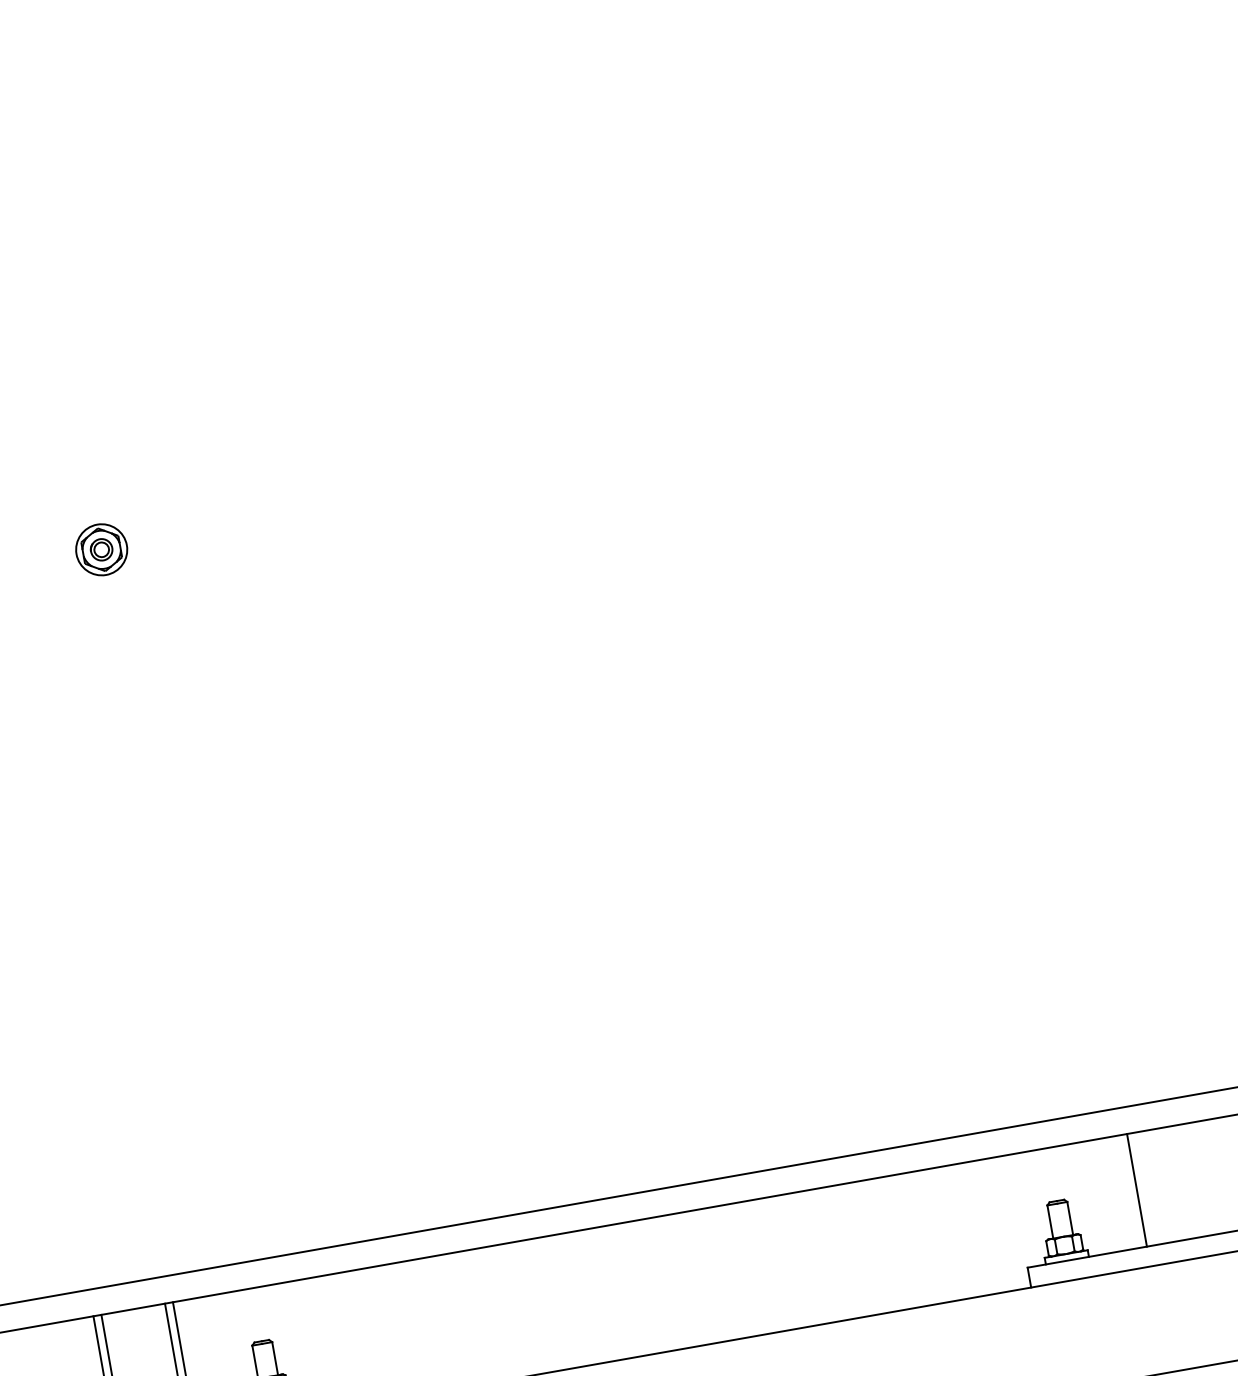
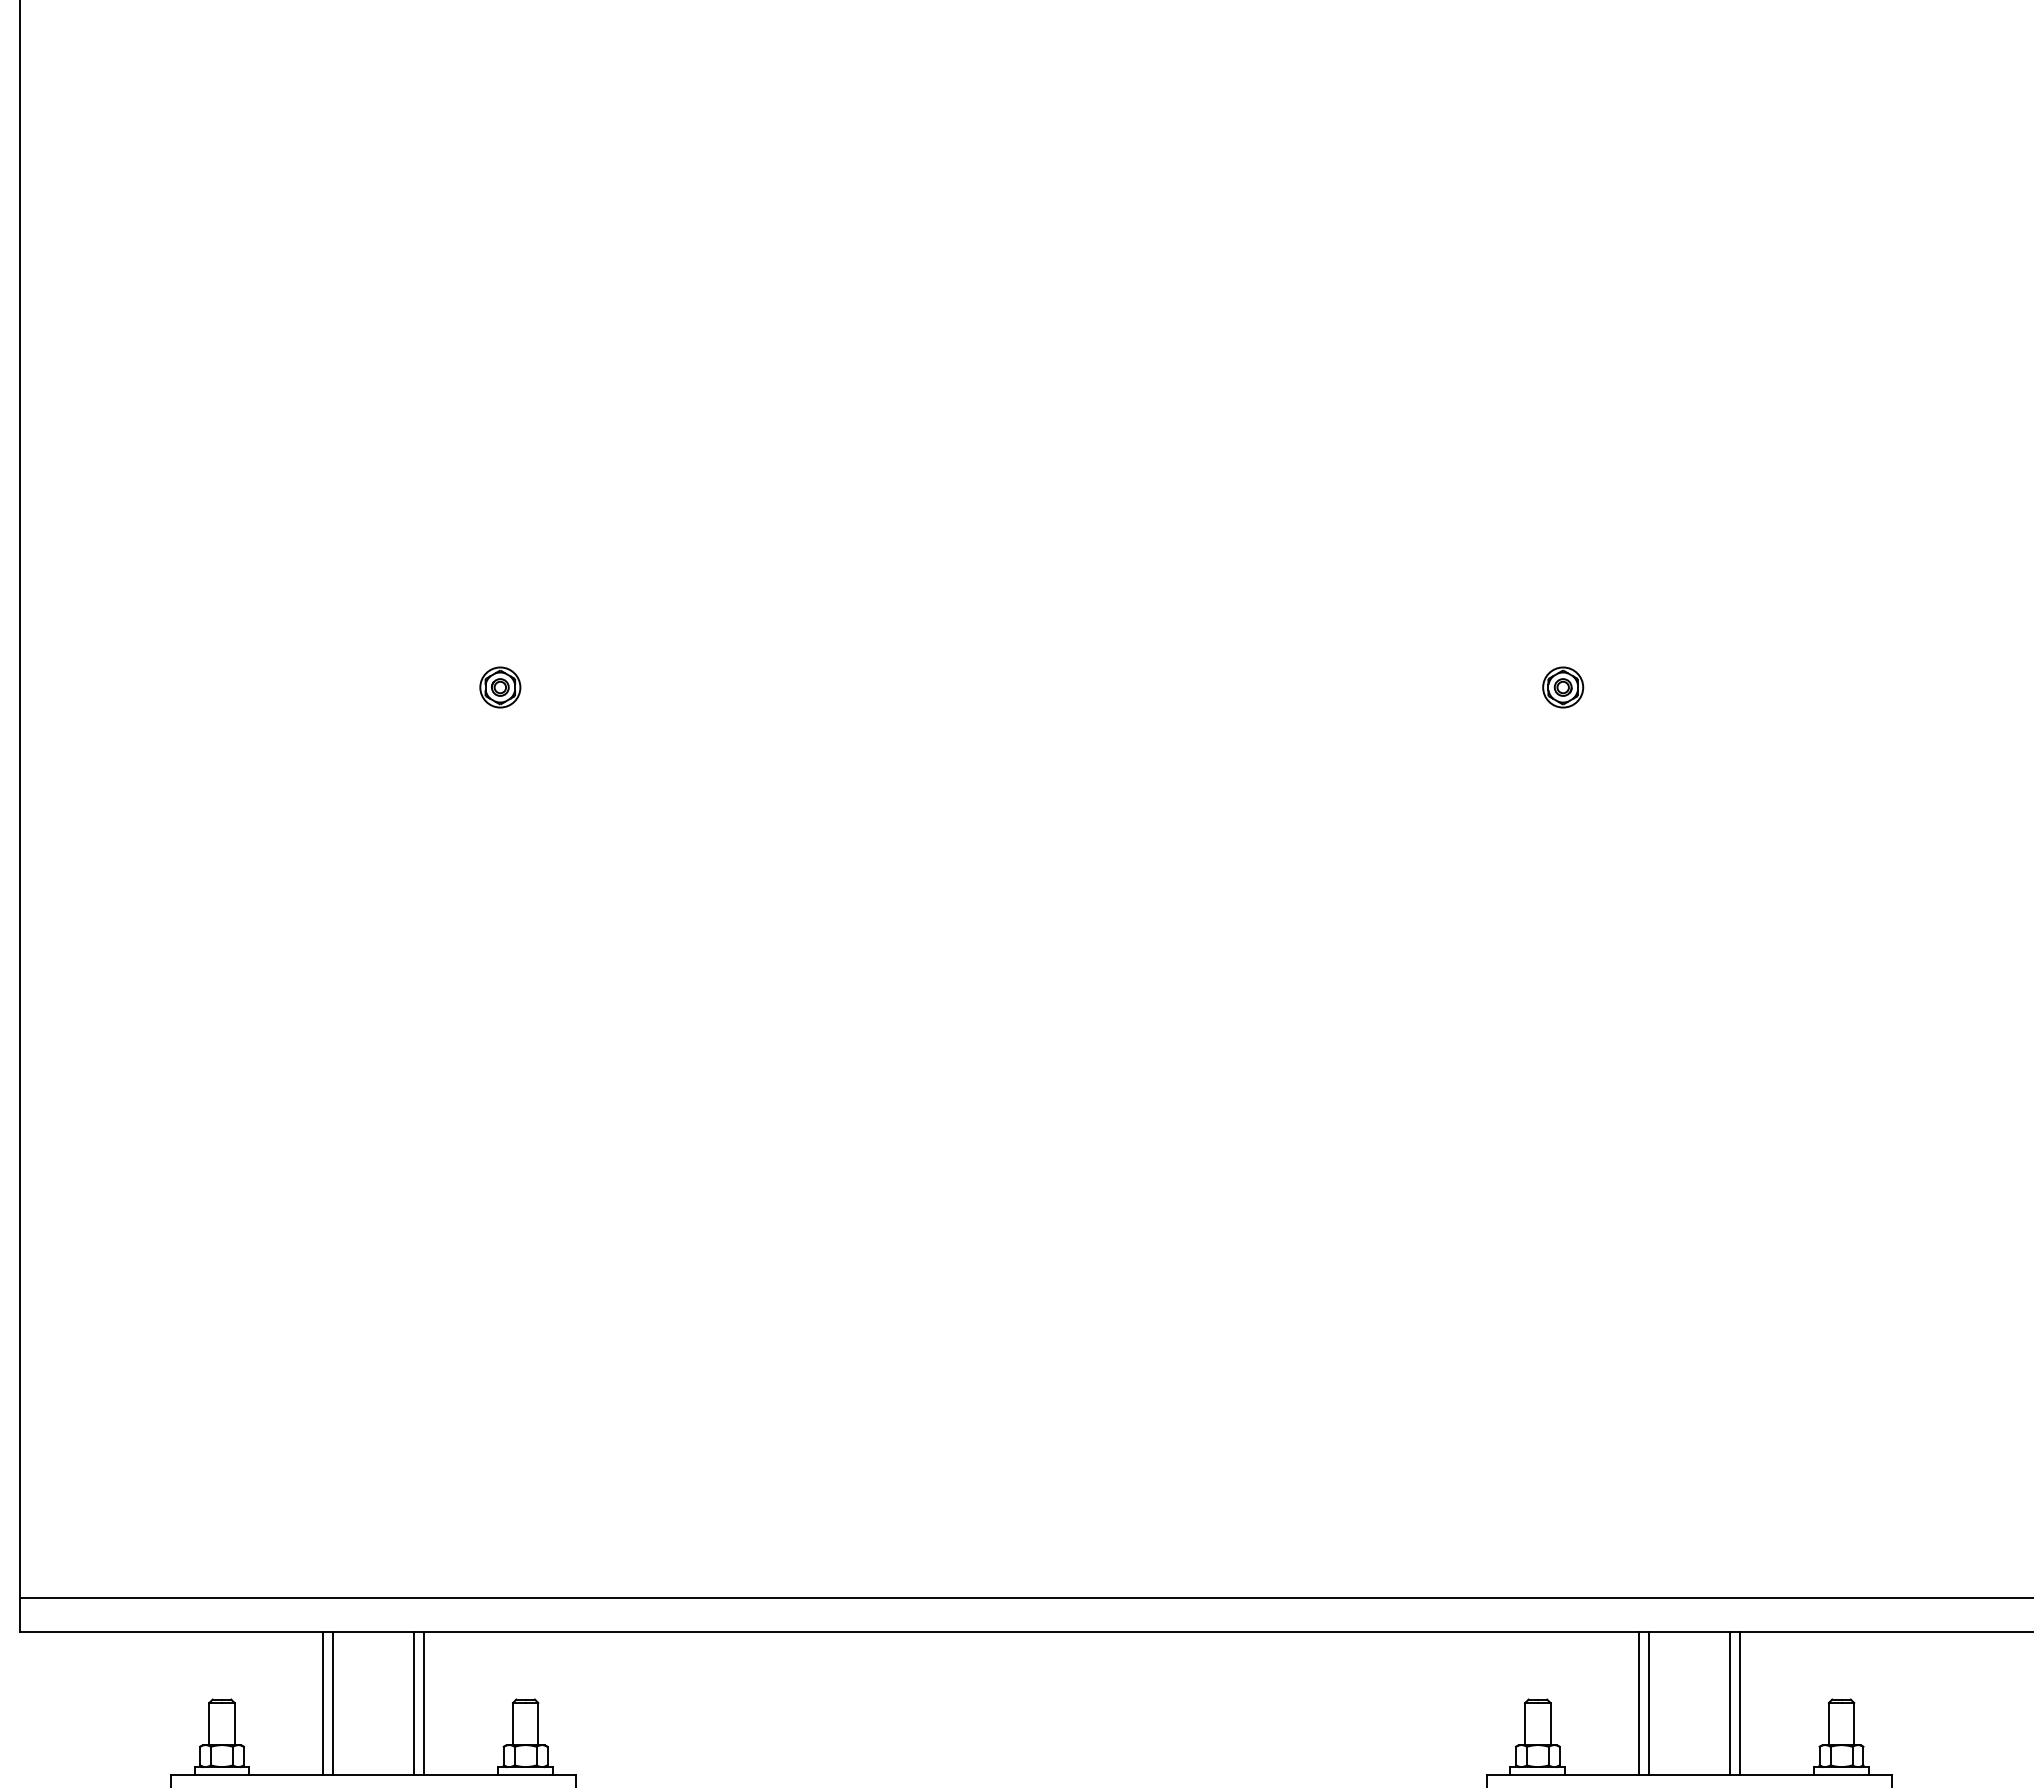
part: (936, 402) -> (1563, 687), added
part: (101, 549) -> (500, 687), size x0.62
line: (1216, 1176) -> (1740, 1703), added
line: (1208, 1177) -> (1730, 1703), added
line: (1145, 1188) -> (1649, 1703), added

